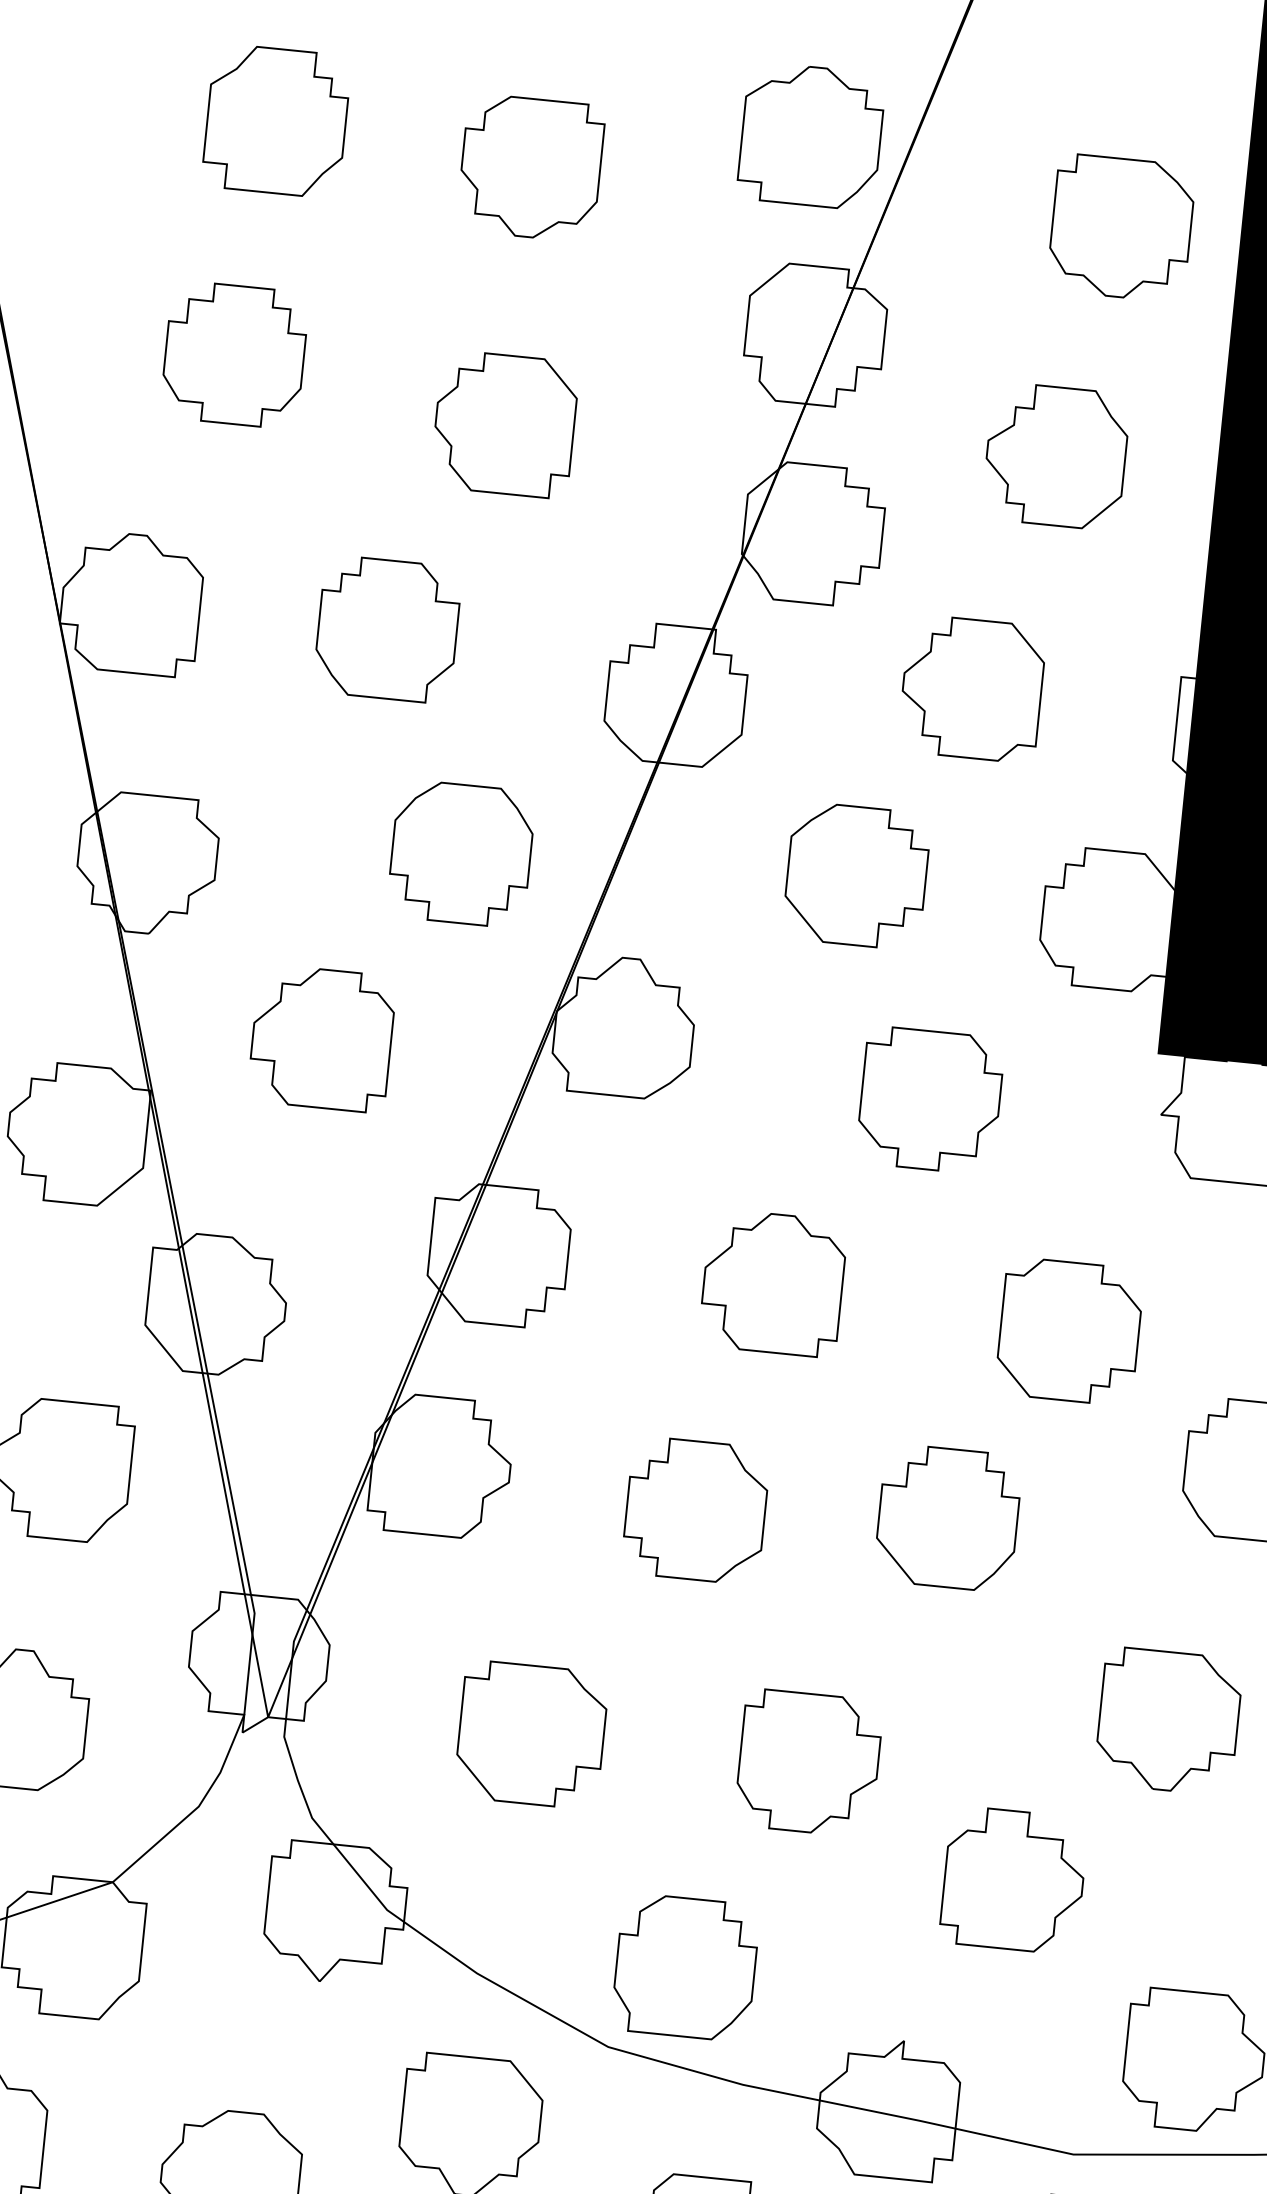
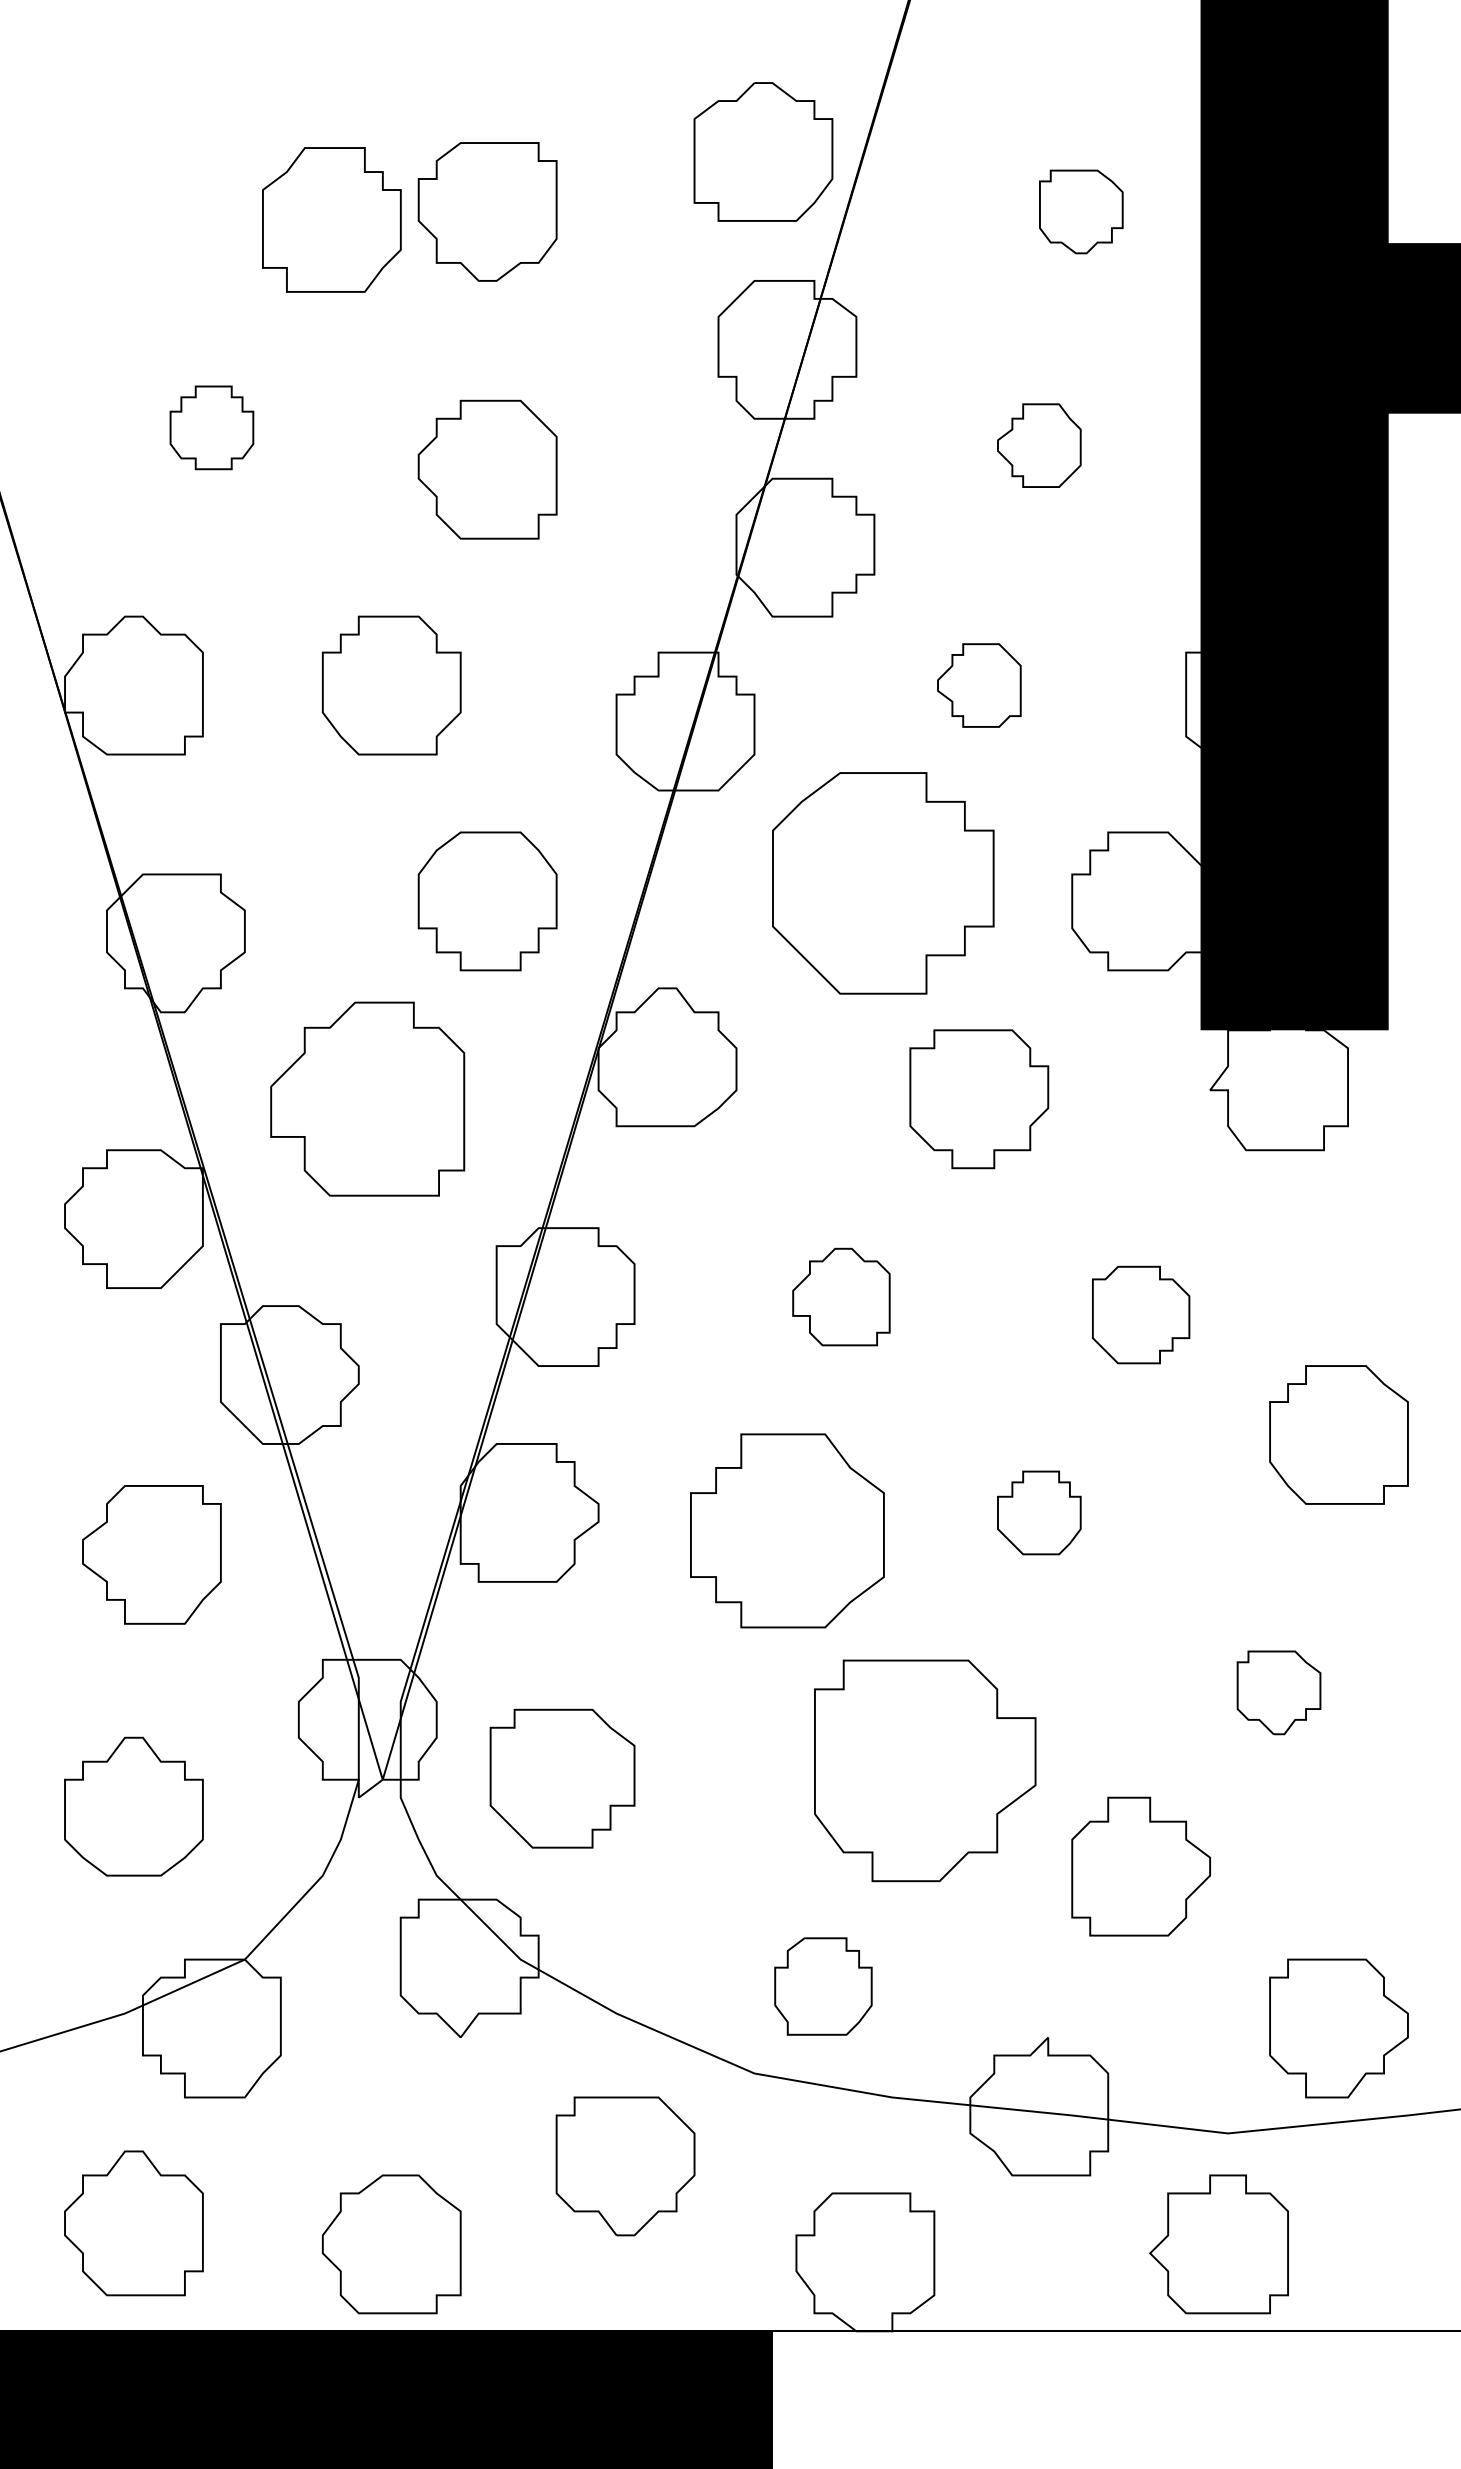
part: (276, 120) -> (331, 219), moved
part: (1121, 227) -> (1081, 211), size x0.6
part: (234, 354) -> (211, 427), size x0.6
part: (1056, 456) -> (1039, 445), size x0.6
part: (972, 688) -> (979, 685), size x0.6
part: (856, 876) -> (883, 883), size x1.6
part: (321, 1038) -> (367, 1099), size x1.4
part: (773, 1282) -> (841, 1296), size x0.7
part: (1069, 1330) -> (1140, 1314), size x0.7
part: (696, 1510) -> (787, 1530), size x1.4
part: (948, 1517) -> (1039, 1512), size x0.6
part: (1168, 1720) -> (1278, 1692), size x0.6
part: (531, 1734) -> (562, 1778), moved
part: (809, 1762) -> (925, 1770), size x1.6
part: (685, 1967) -> (823, 1986), size x0.7

